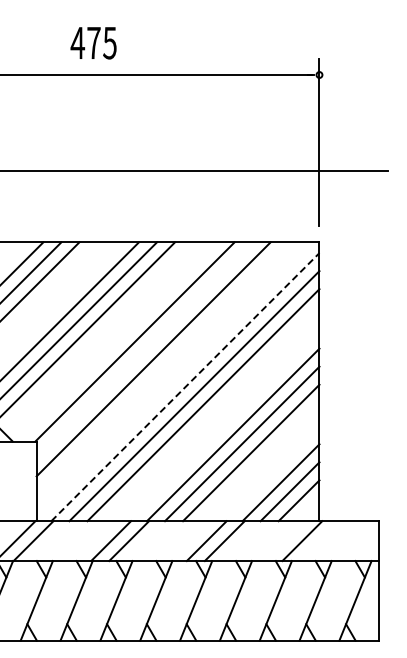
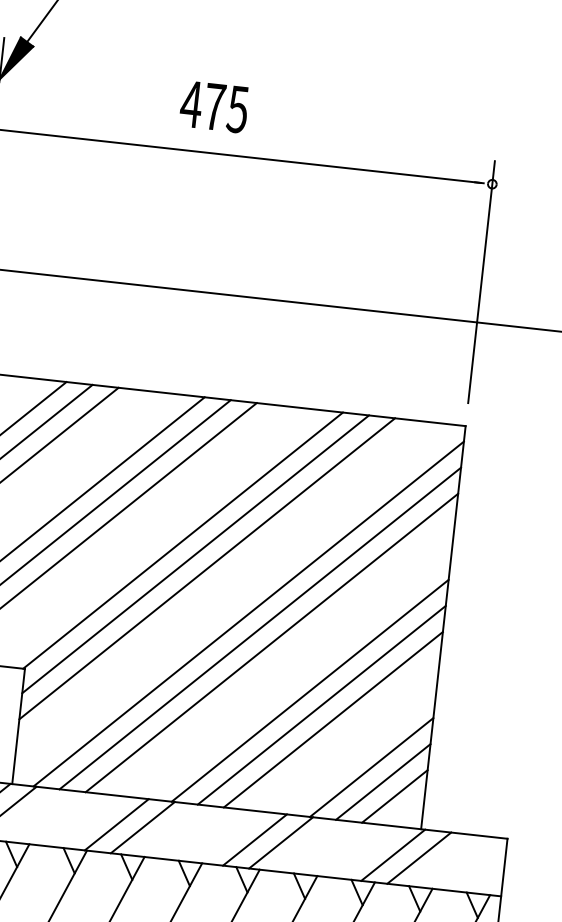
text: (93, 43) -> (214, 107), moved
line: (144, 350) -> (195, 554), added
line: (185, 387) -> (248, 614), dashed -> solid
line: (320, 541) -> (419, 858), added

